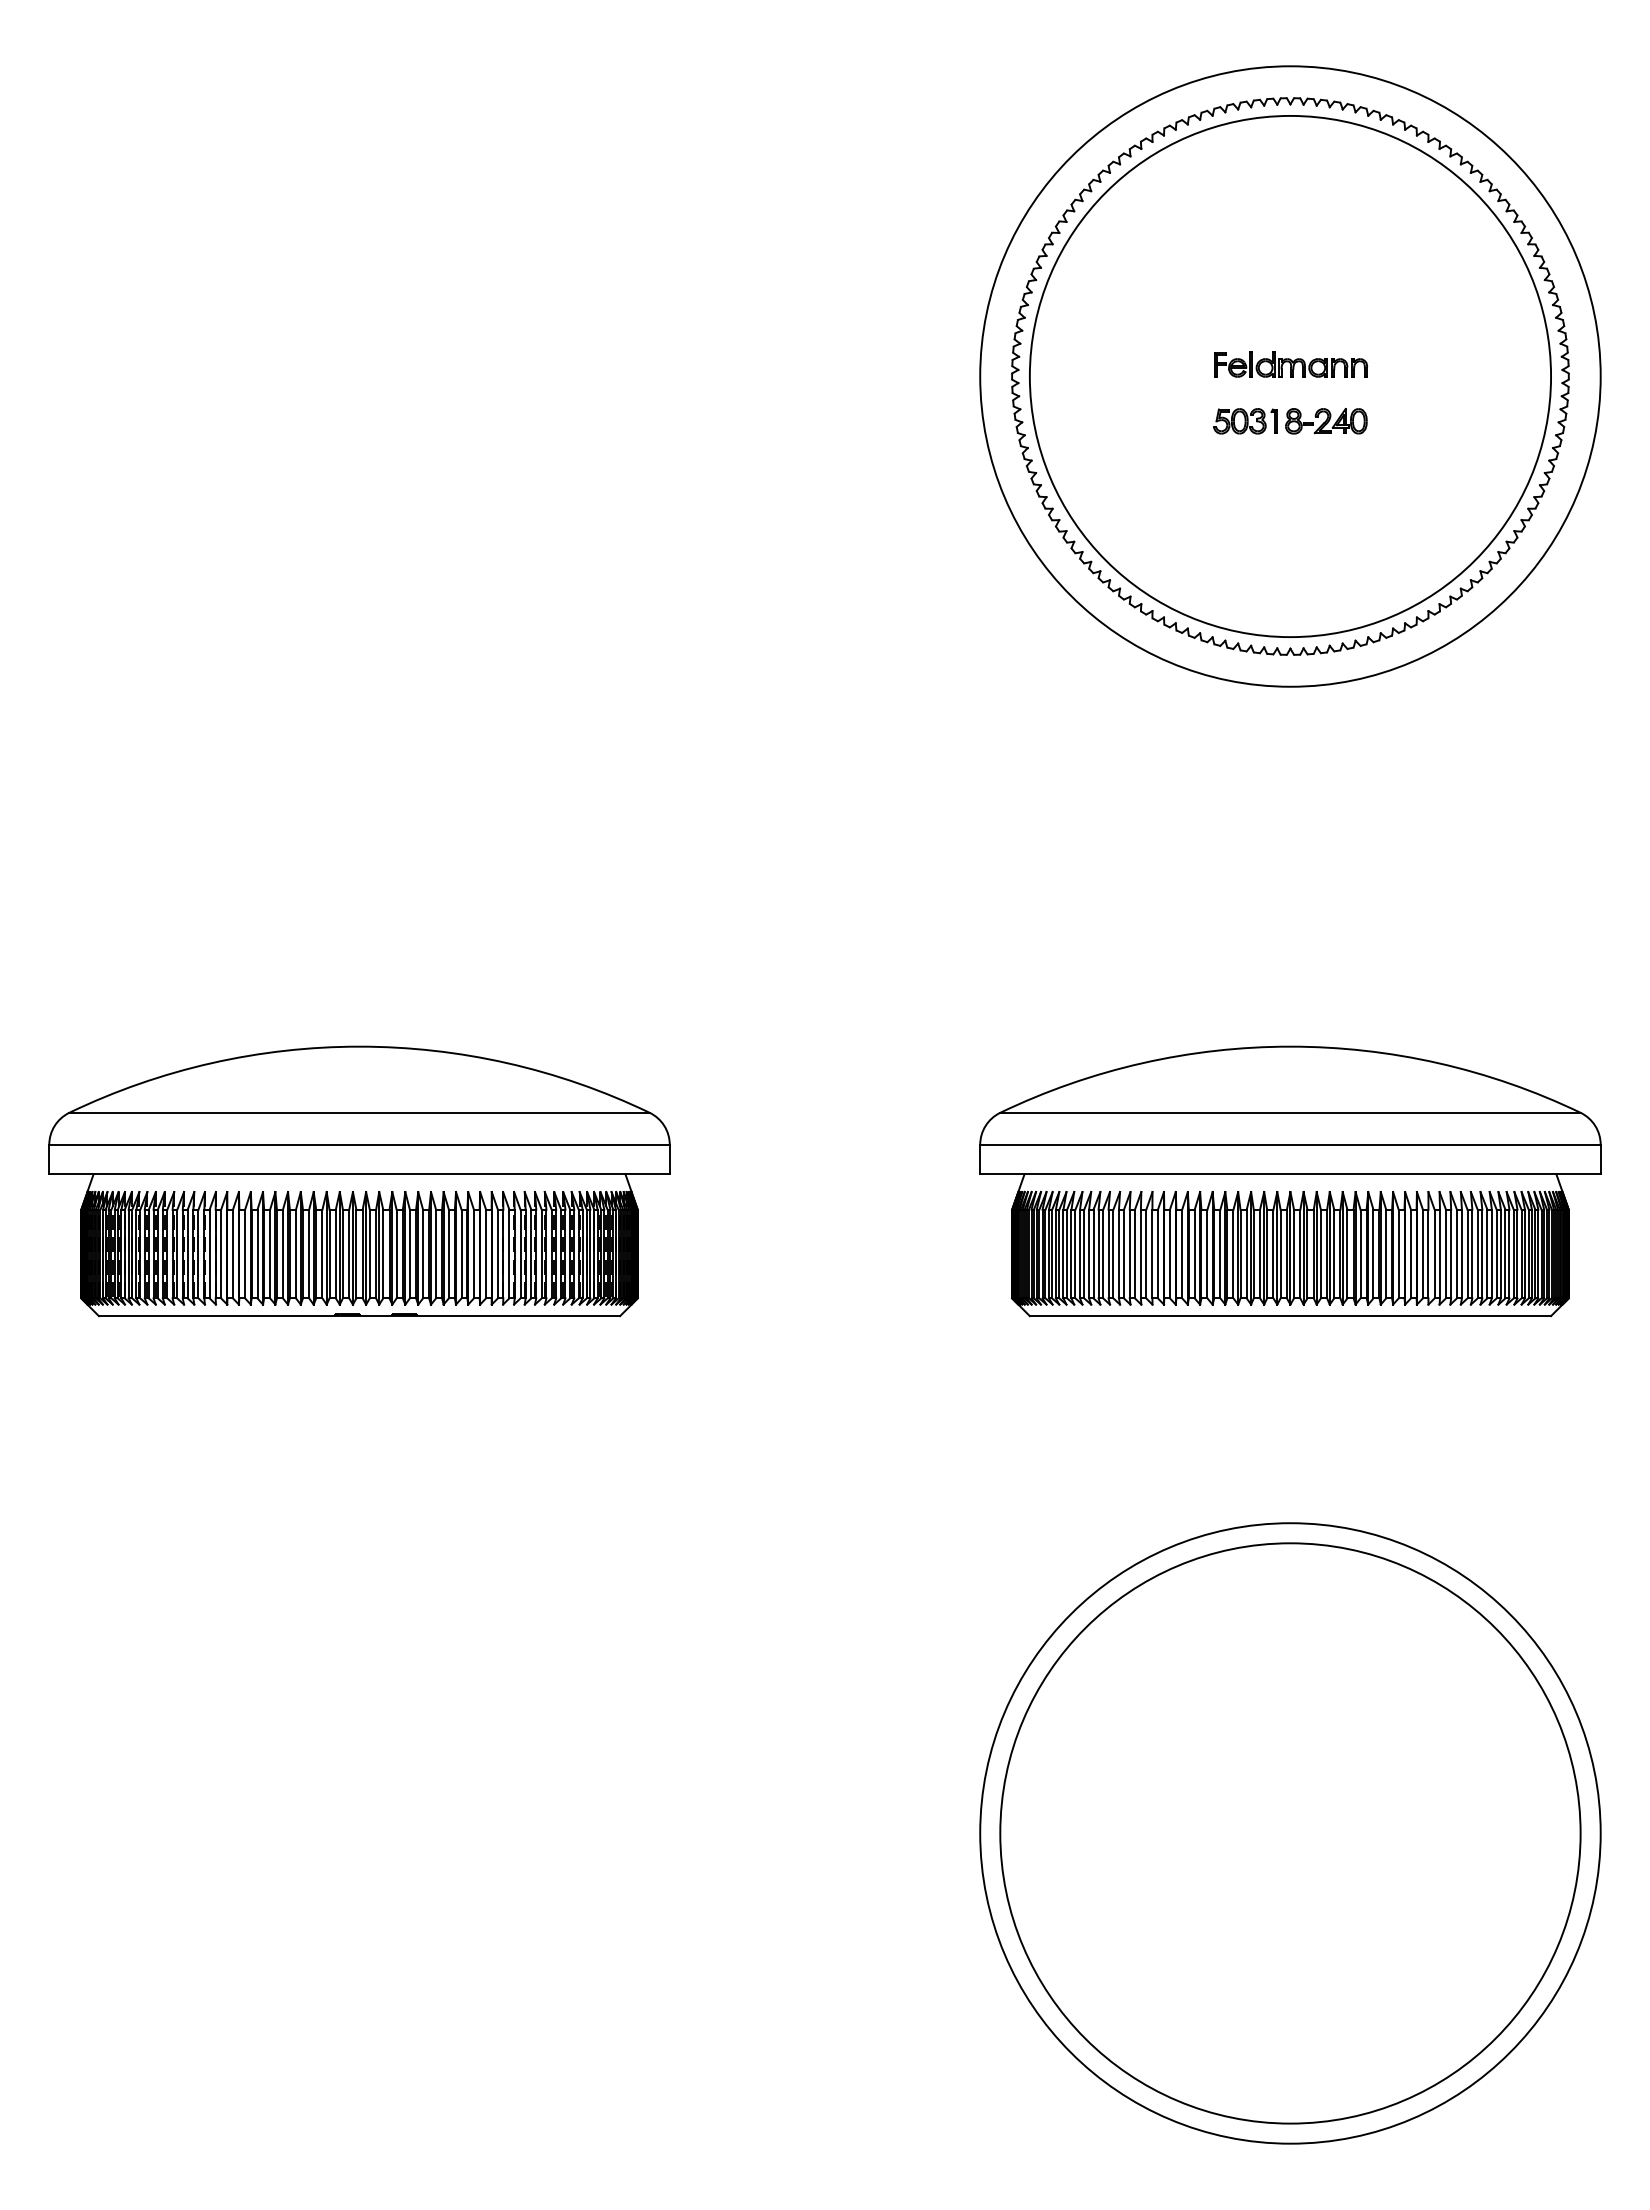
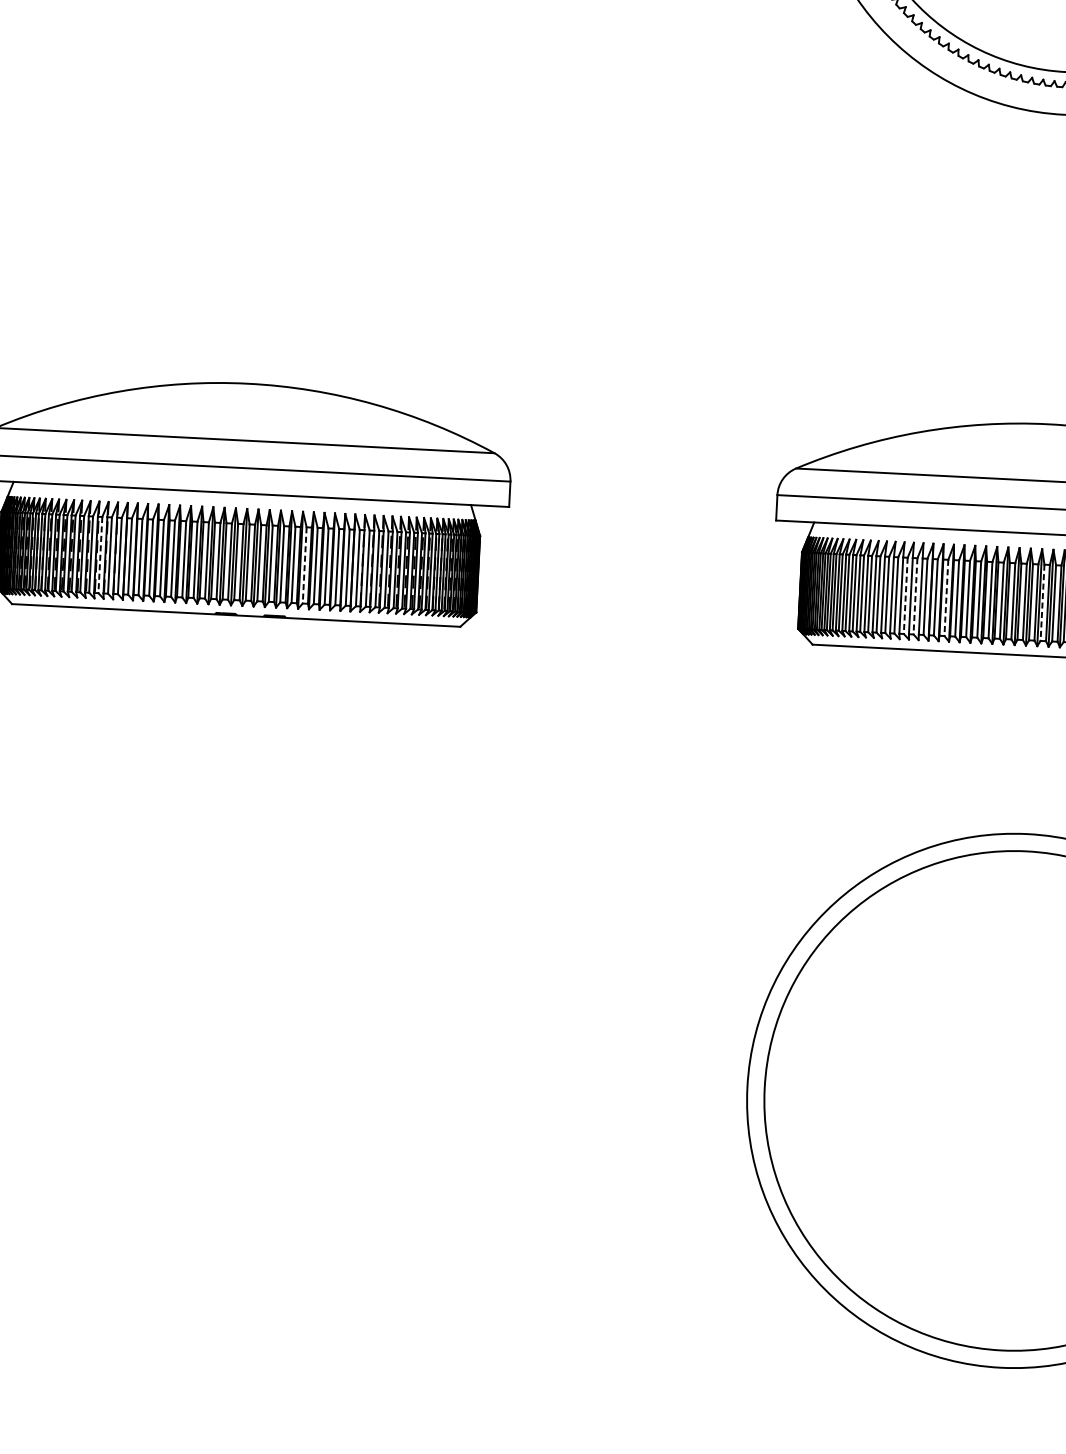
line: (198, 1254) -> (100, 555), solid -> dashed
line: (436, 1254) -> (305, 565), solid -> dashed
line: (1134, 1254) -> (905, 596), solid -> dashed
line: (1146, 1254) -> (915, 596), solid -> dashed
line: (1182, 1254) -> (946, 598), solid -> dashed
line: (1294, 1254) -> (1042, 603), solid -> dashed

